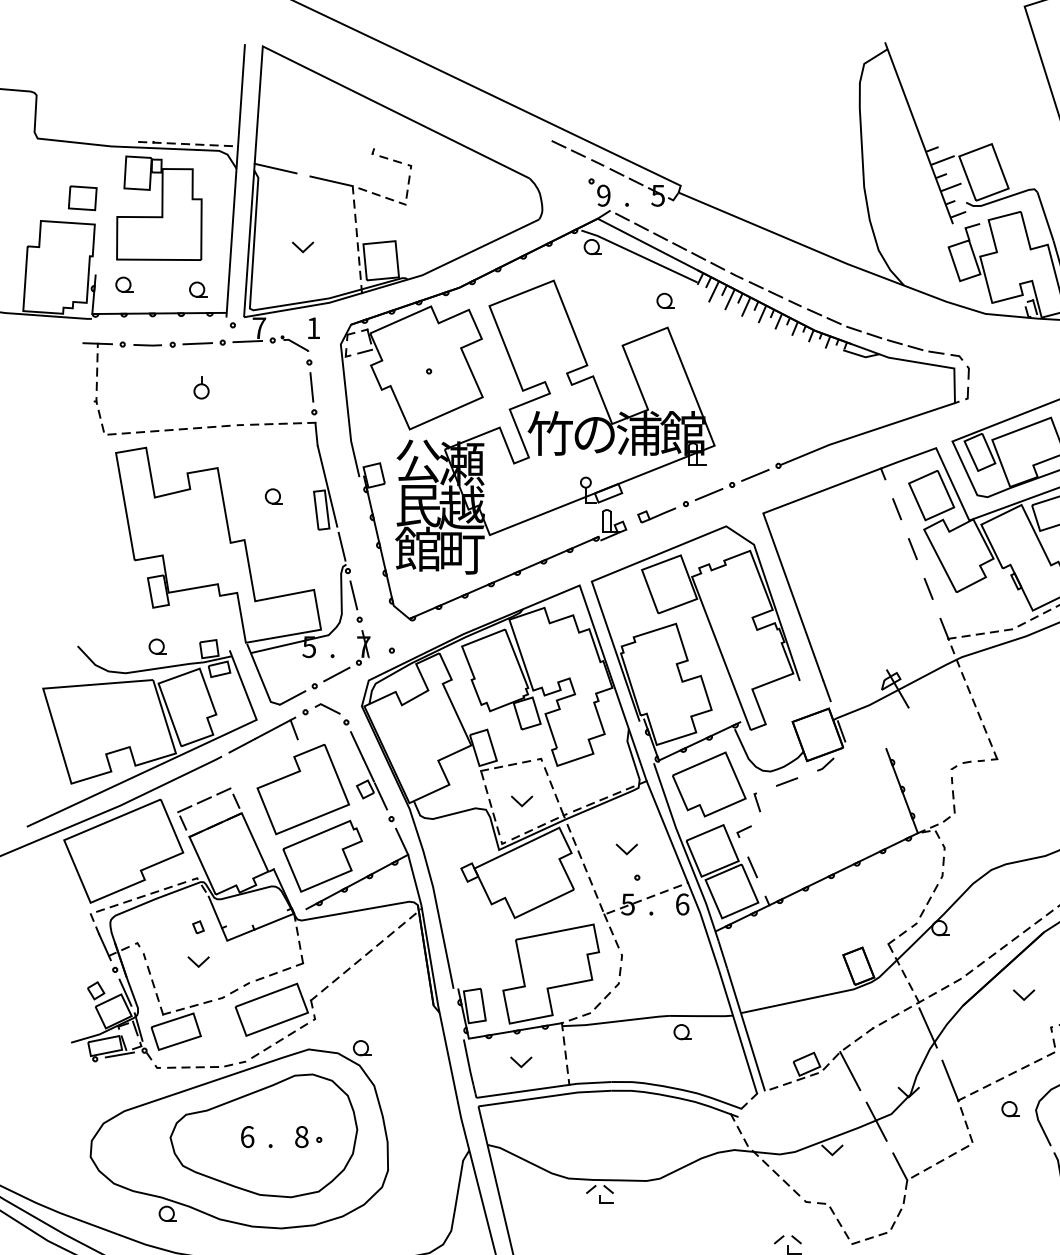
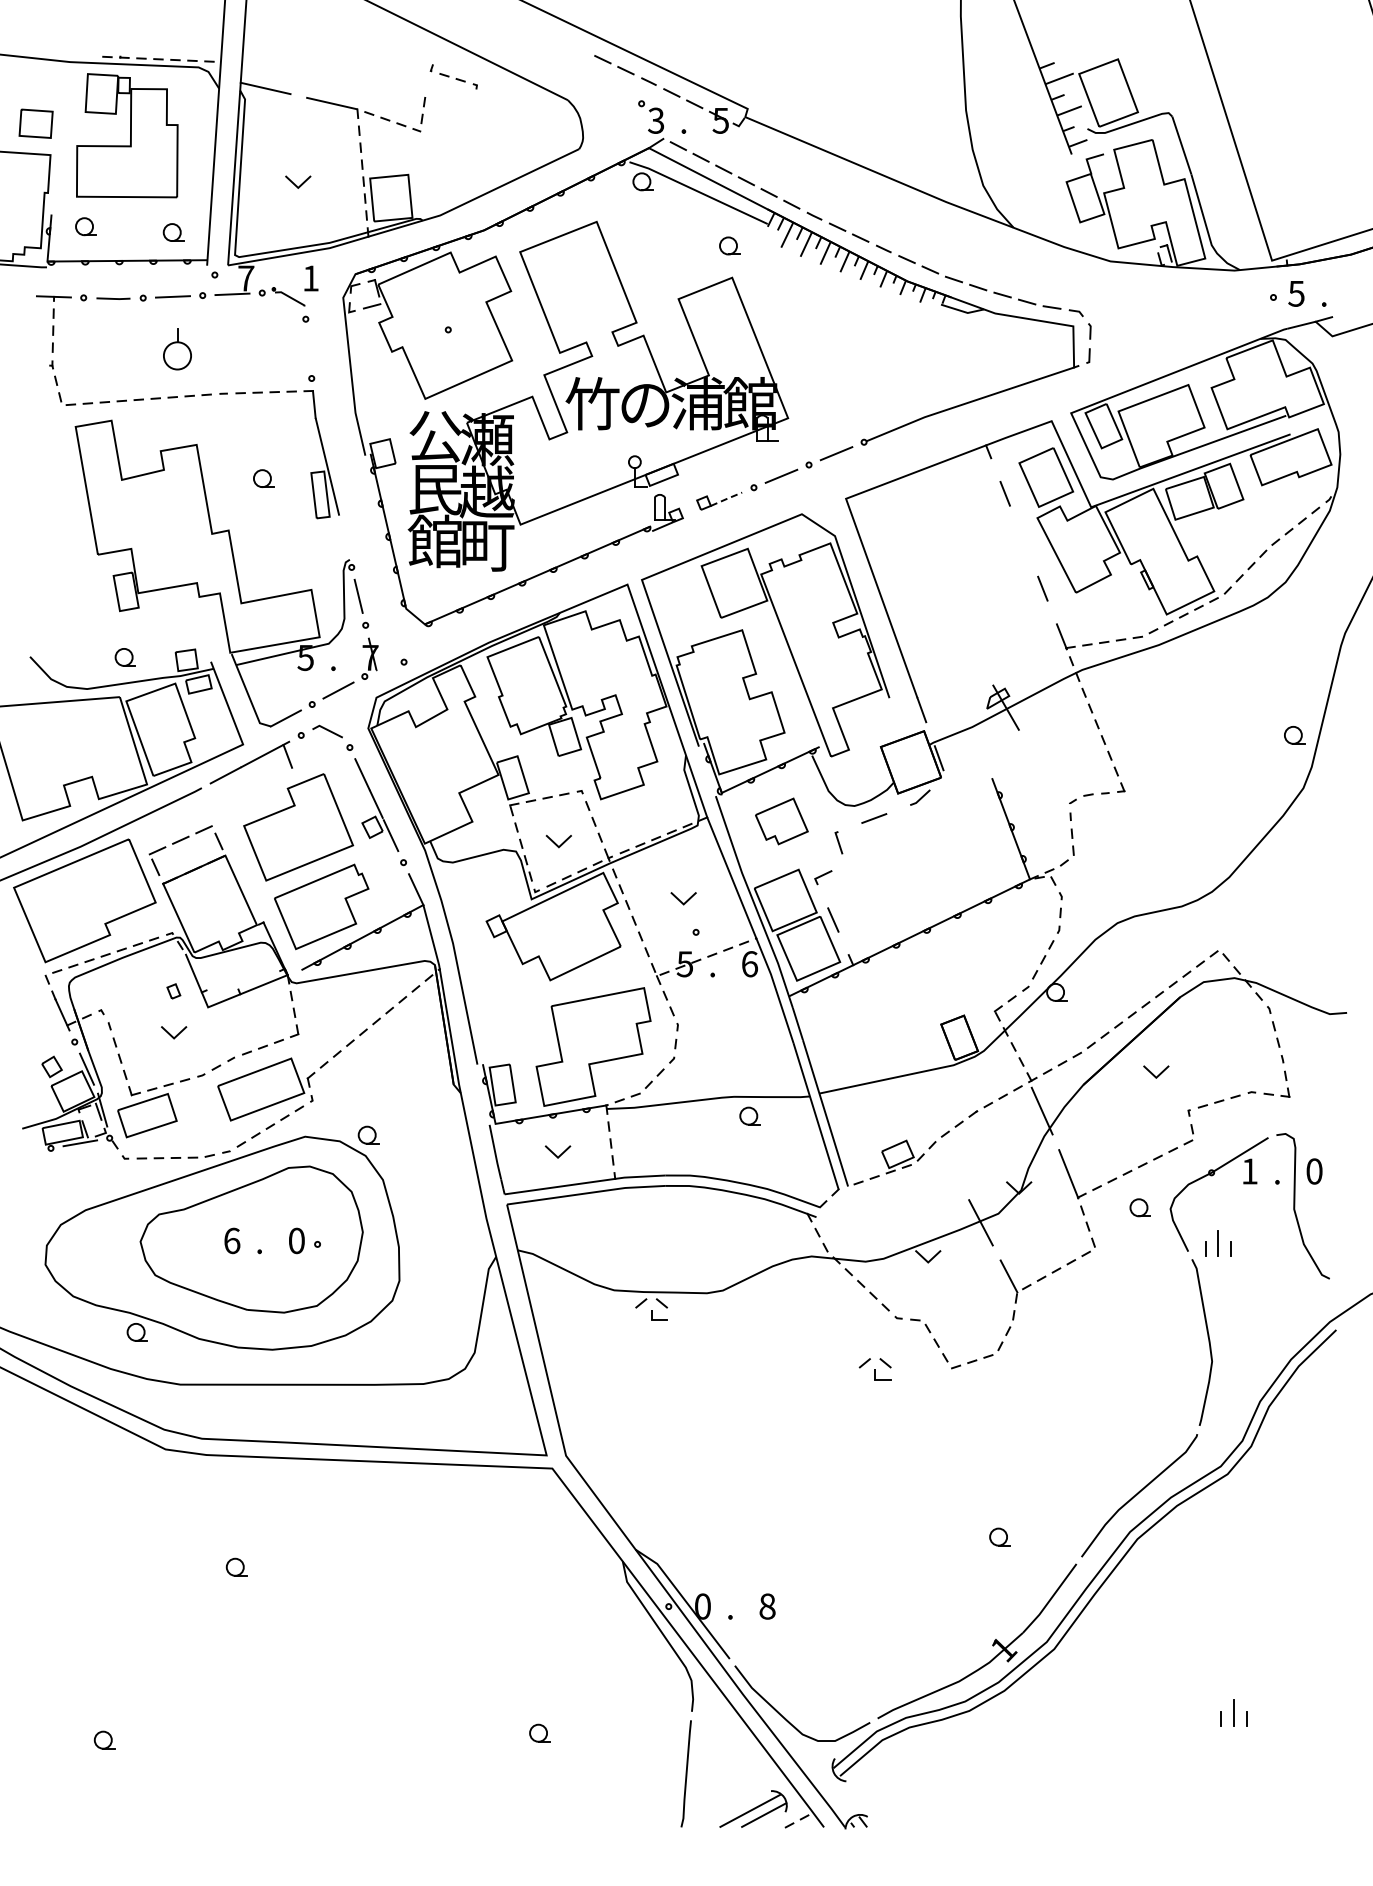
part: (391, 158) -> (453, 76), moved
text: (604, 195) -> (656, 120), 9 -> 3
part: (201, 387) -> (177, 349), size x1.6
line: (311, 387) -> (308, 348), removed
line: (662, 513) -> (726, 499), solid -> dashed
line: (341, 546) -> (344, 538), removed
line: (912, 549) -> (1023, 541), removed
part: (709, 784) -> (781, 821), size x0.6
line: (850, 1071) -> (949, 1162), removed
text: (301, 1136) -> (296, 1240), 8 -> 0

